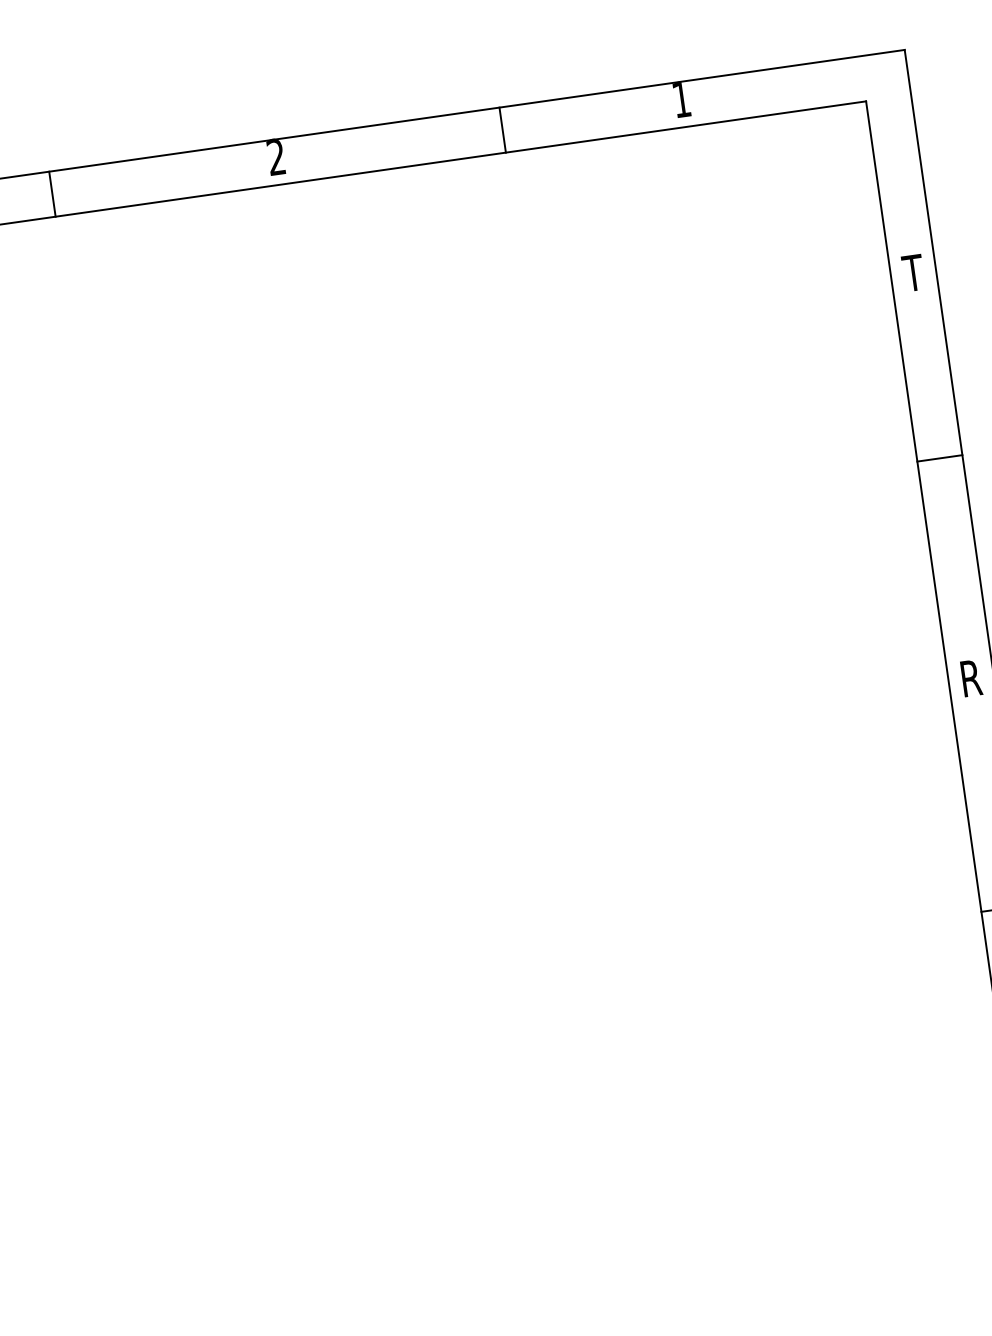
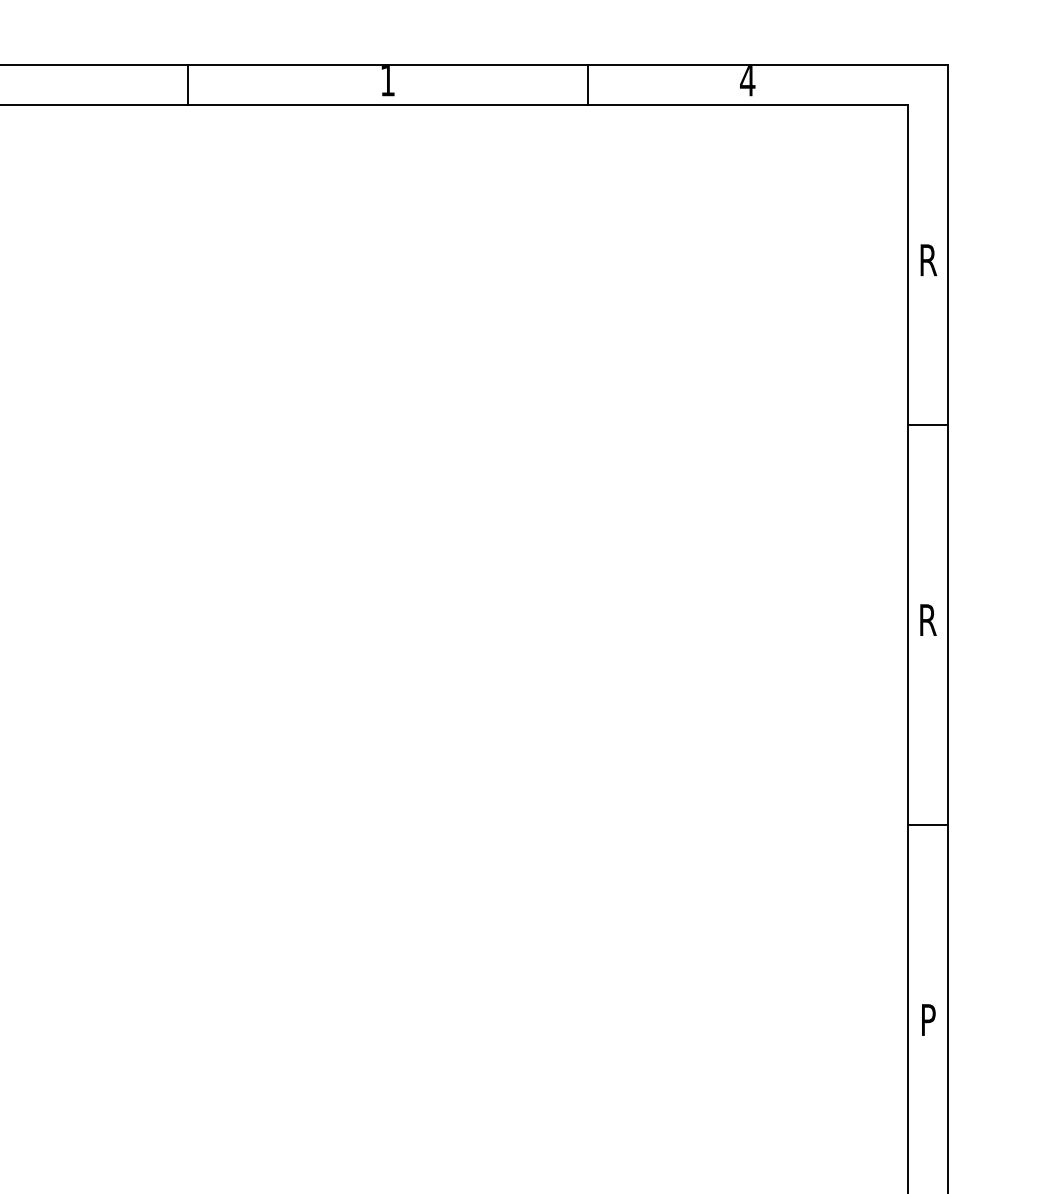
text: (681, 100) -> (747, 81), 1 -> 4
text: (275, 156) -> (387, 79), 2 -> 1
text: (913, 273) -> (928, 260), T -> R

